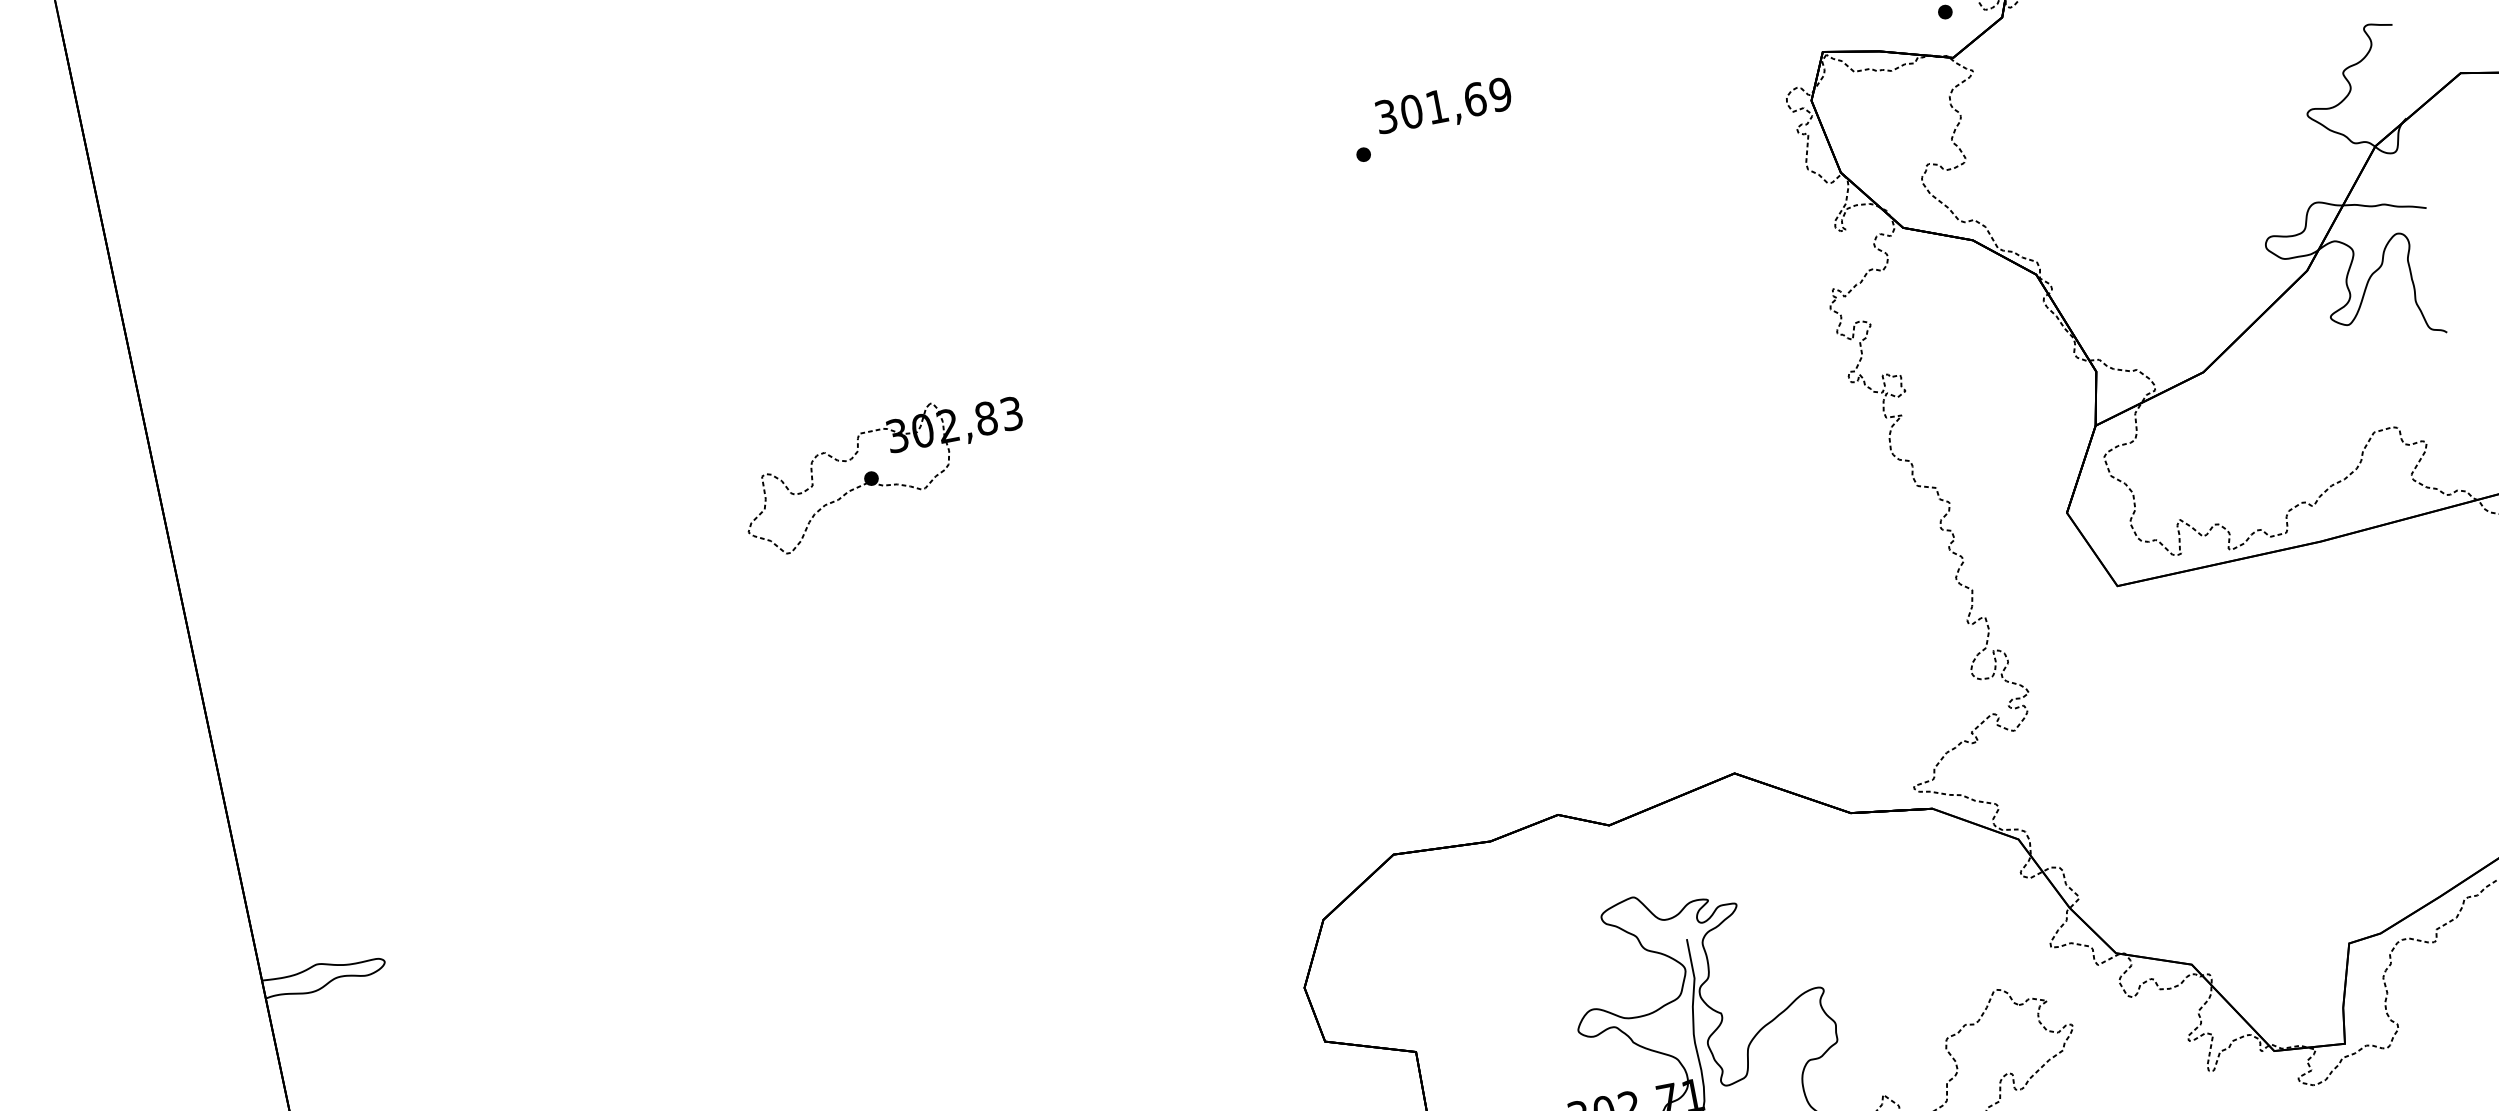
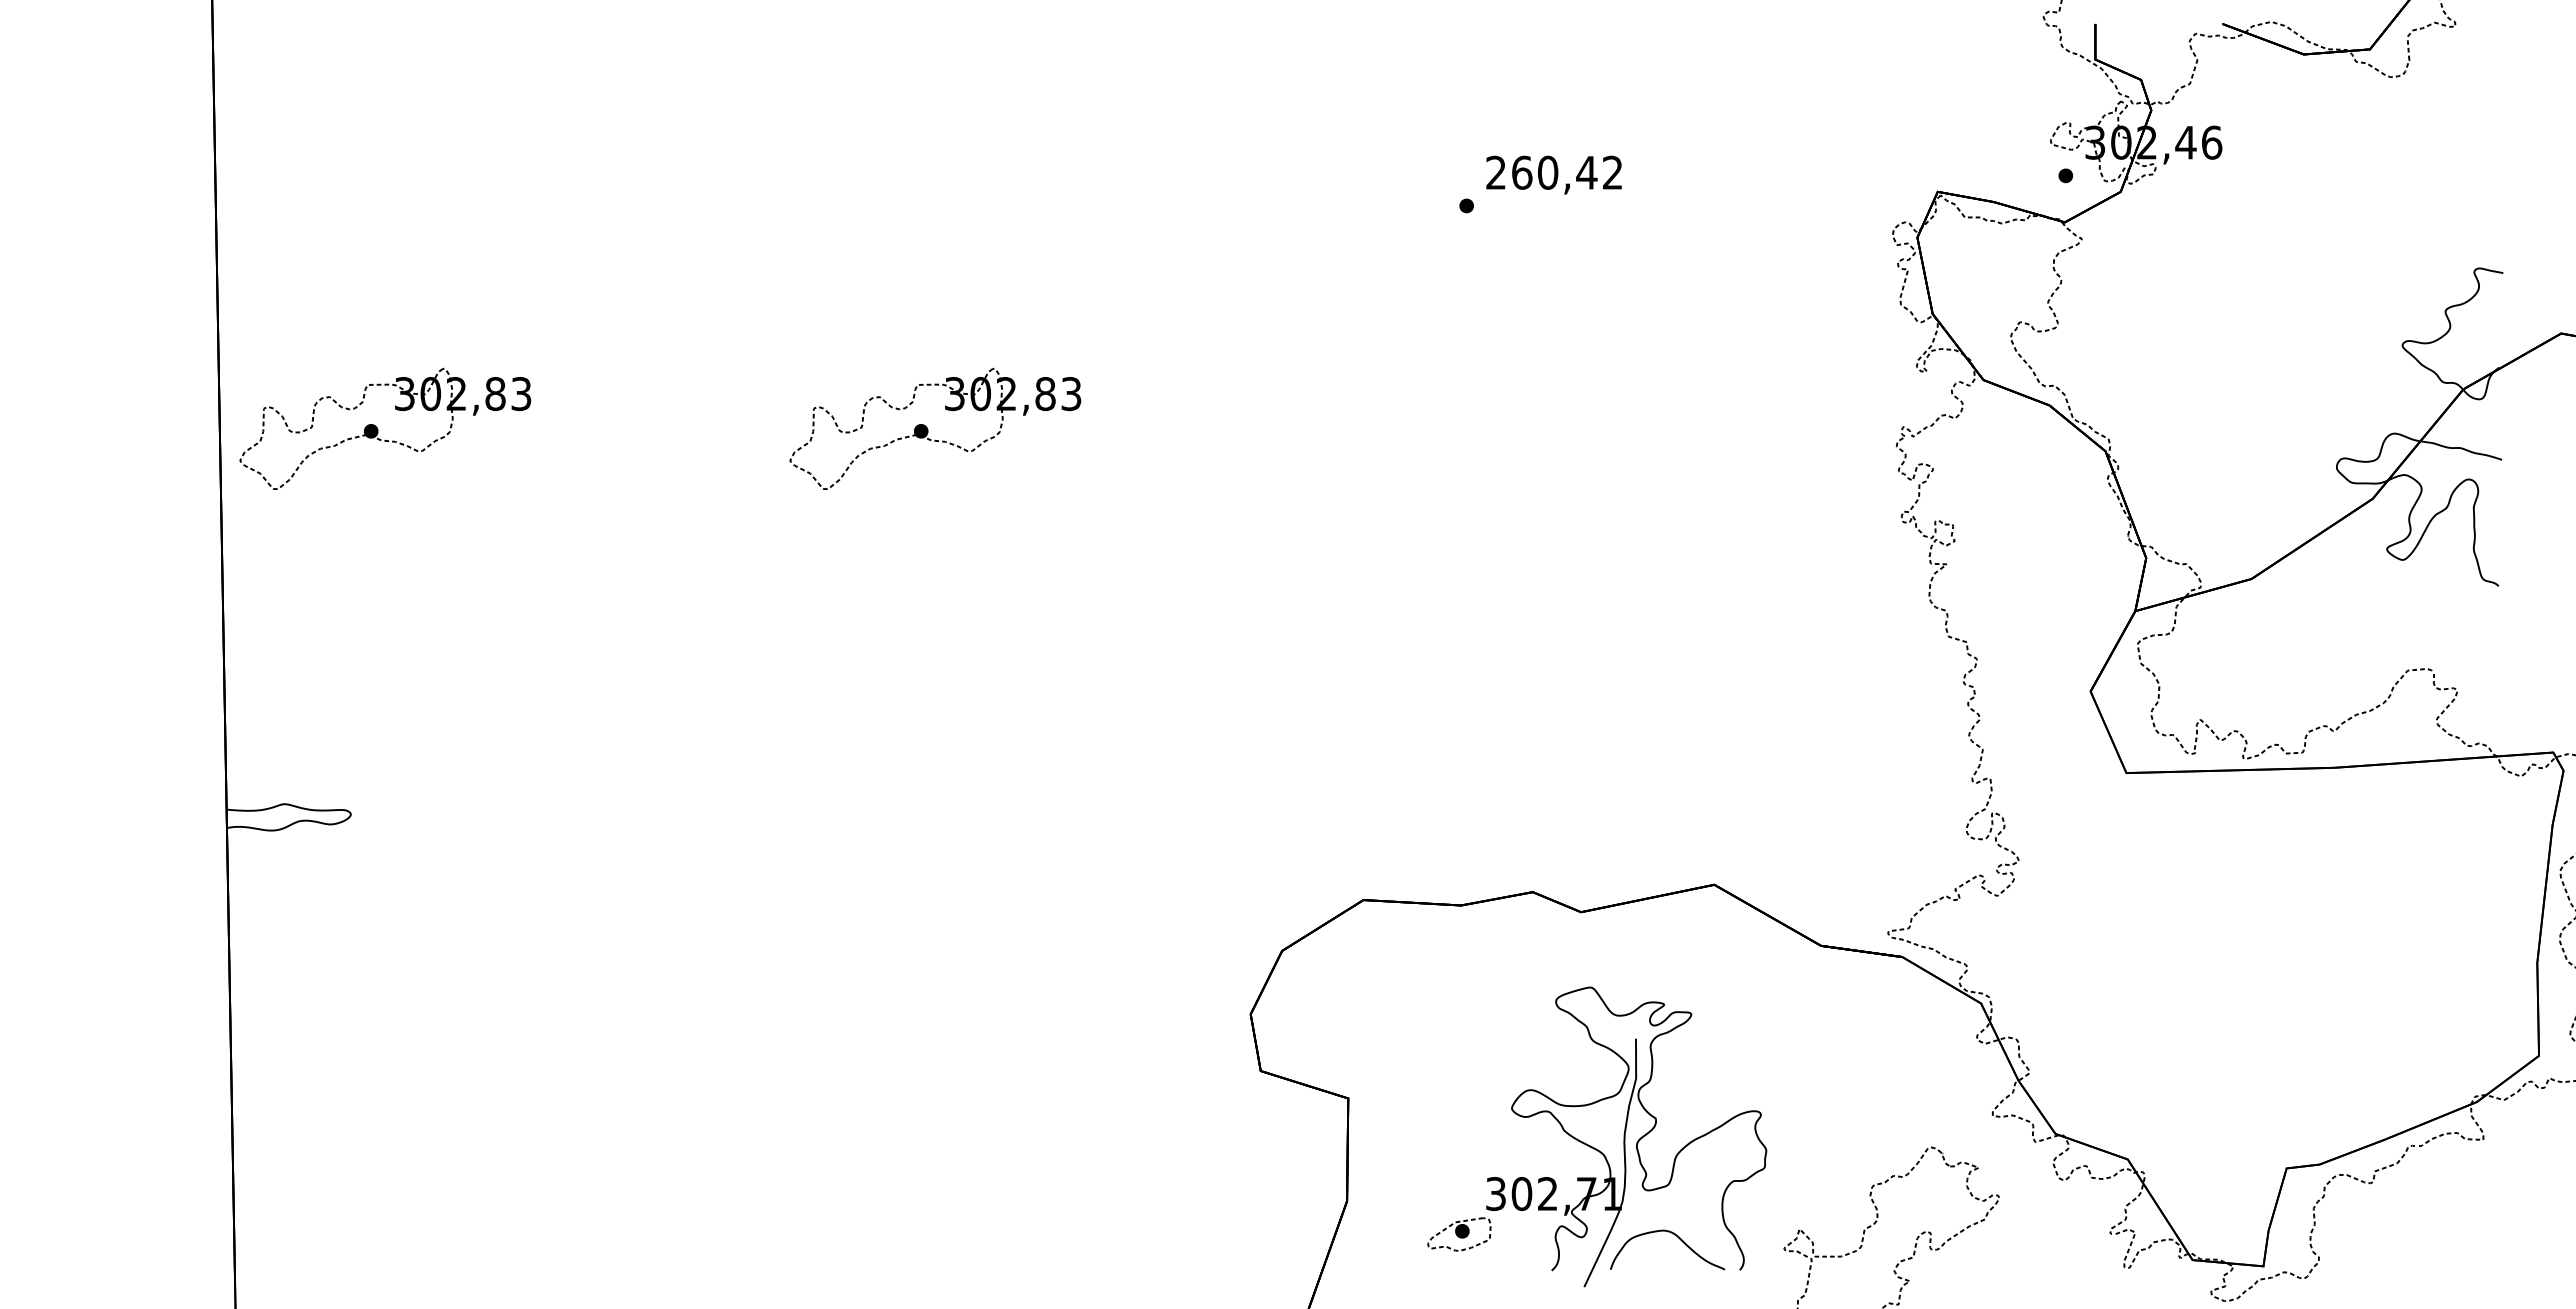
text: (1443, 105) -> (1554, 172), 301,69 -> 260,42
part: (339, 579) -> (378, 429), added

